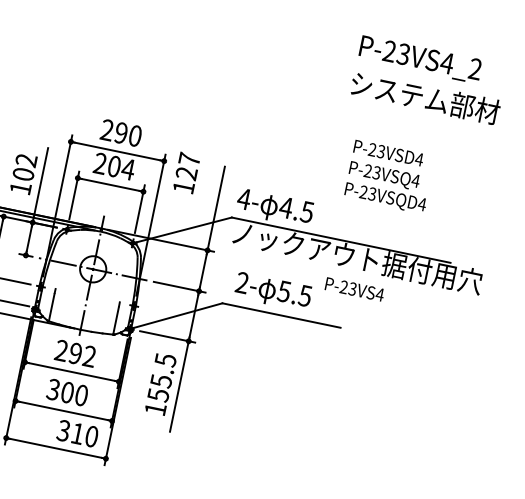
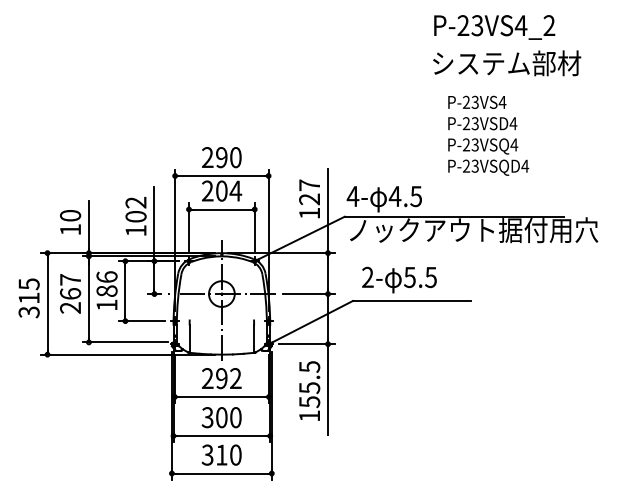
text: (186, 172) -> (309, 198), moved
text: (355, 288) -> (477, 101), moved
text: (77, 433) -> (221, 454), moved

